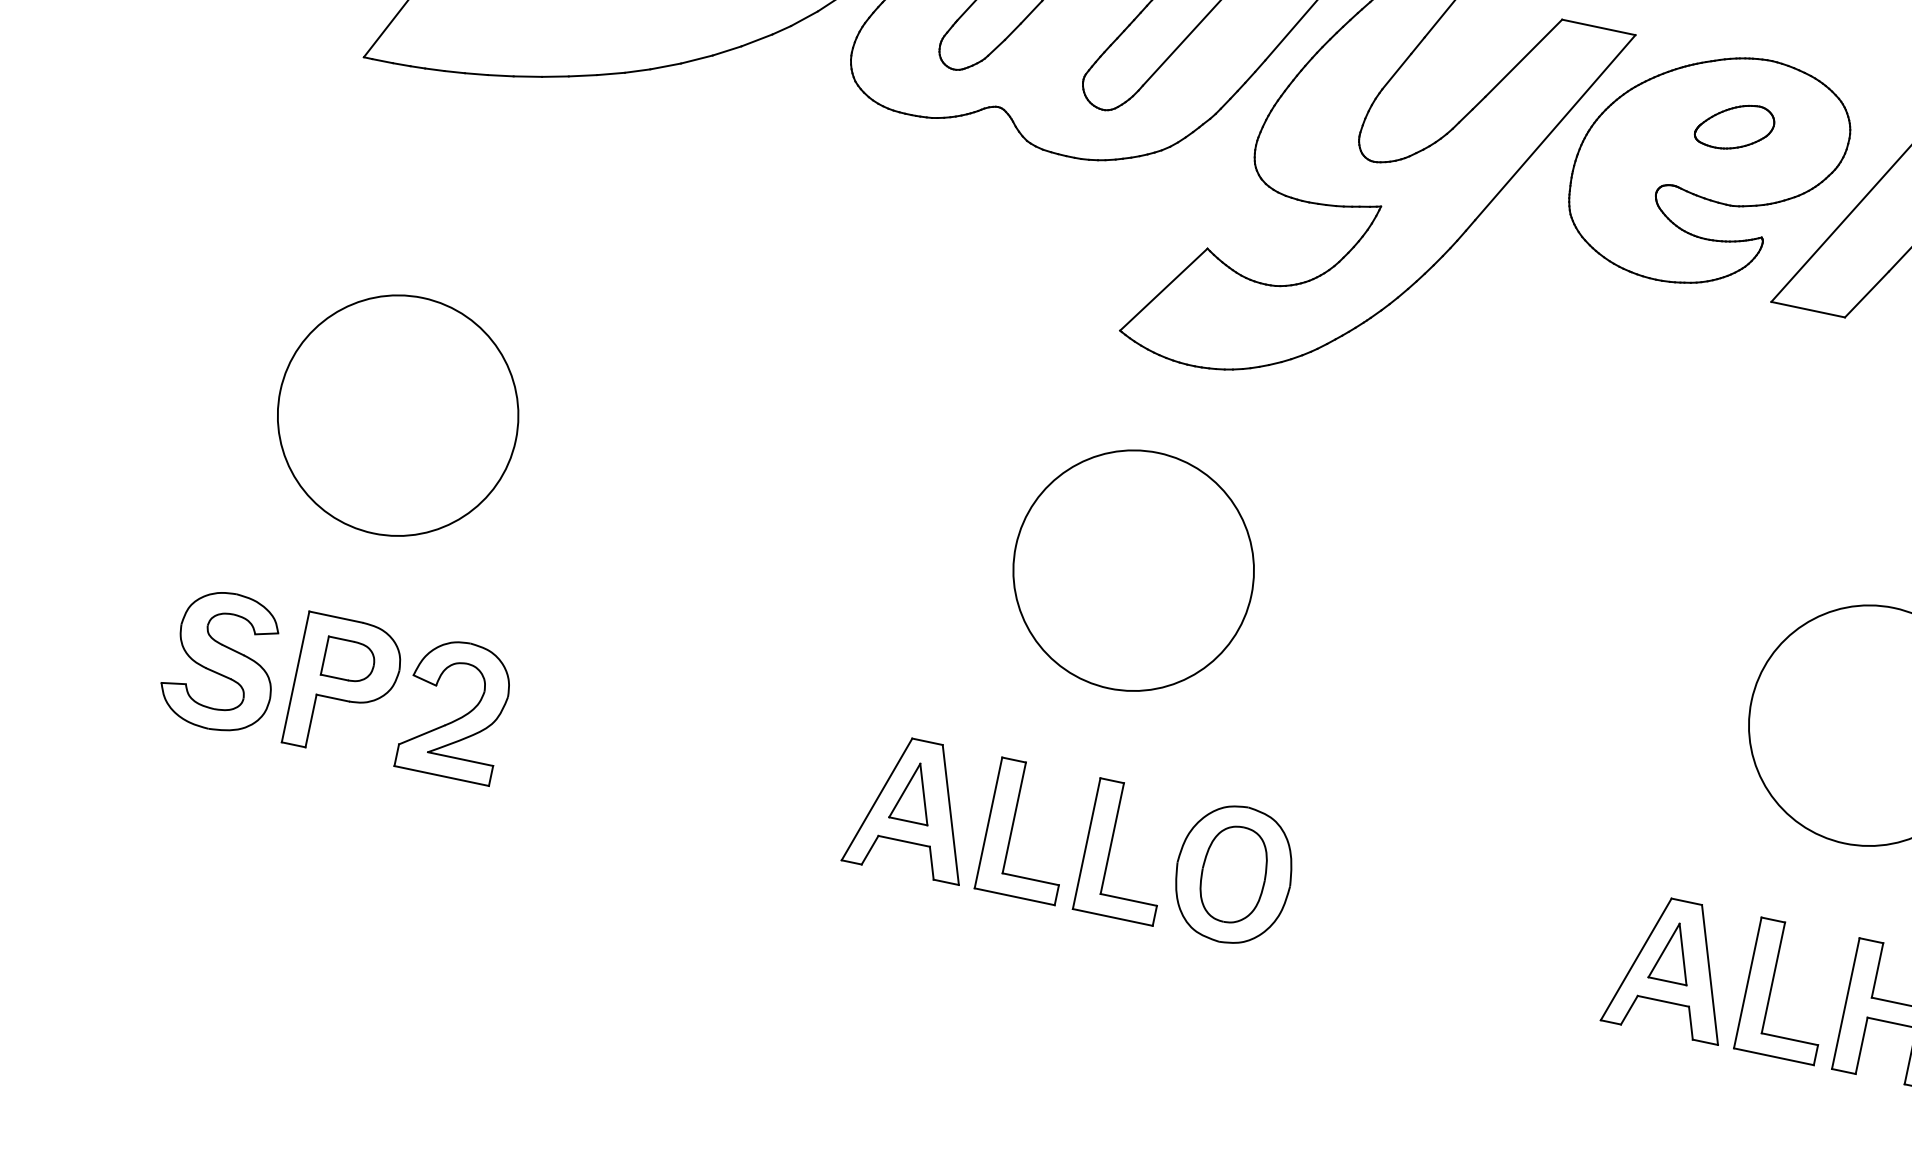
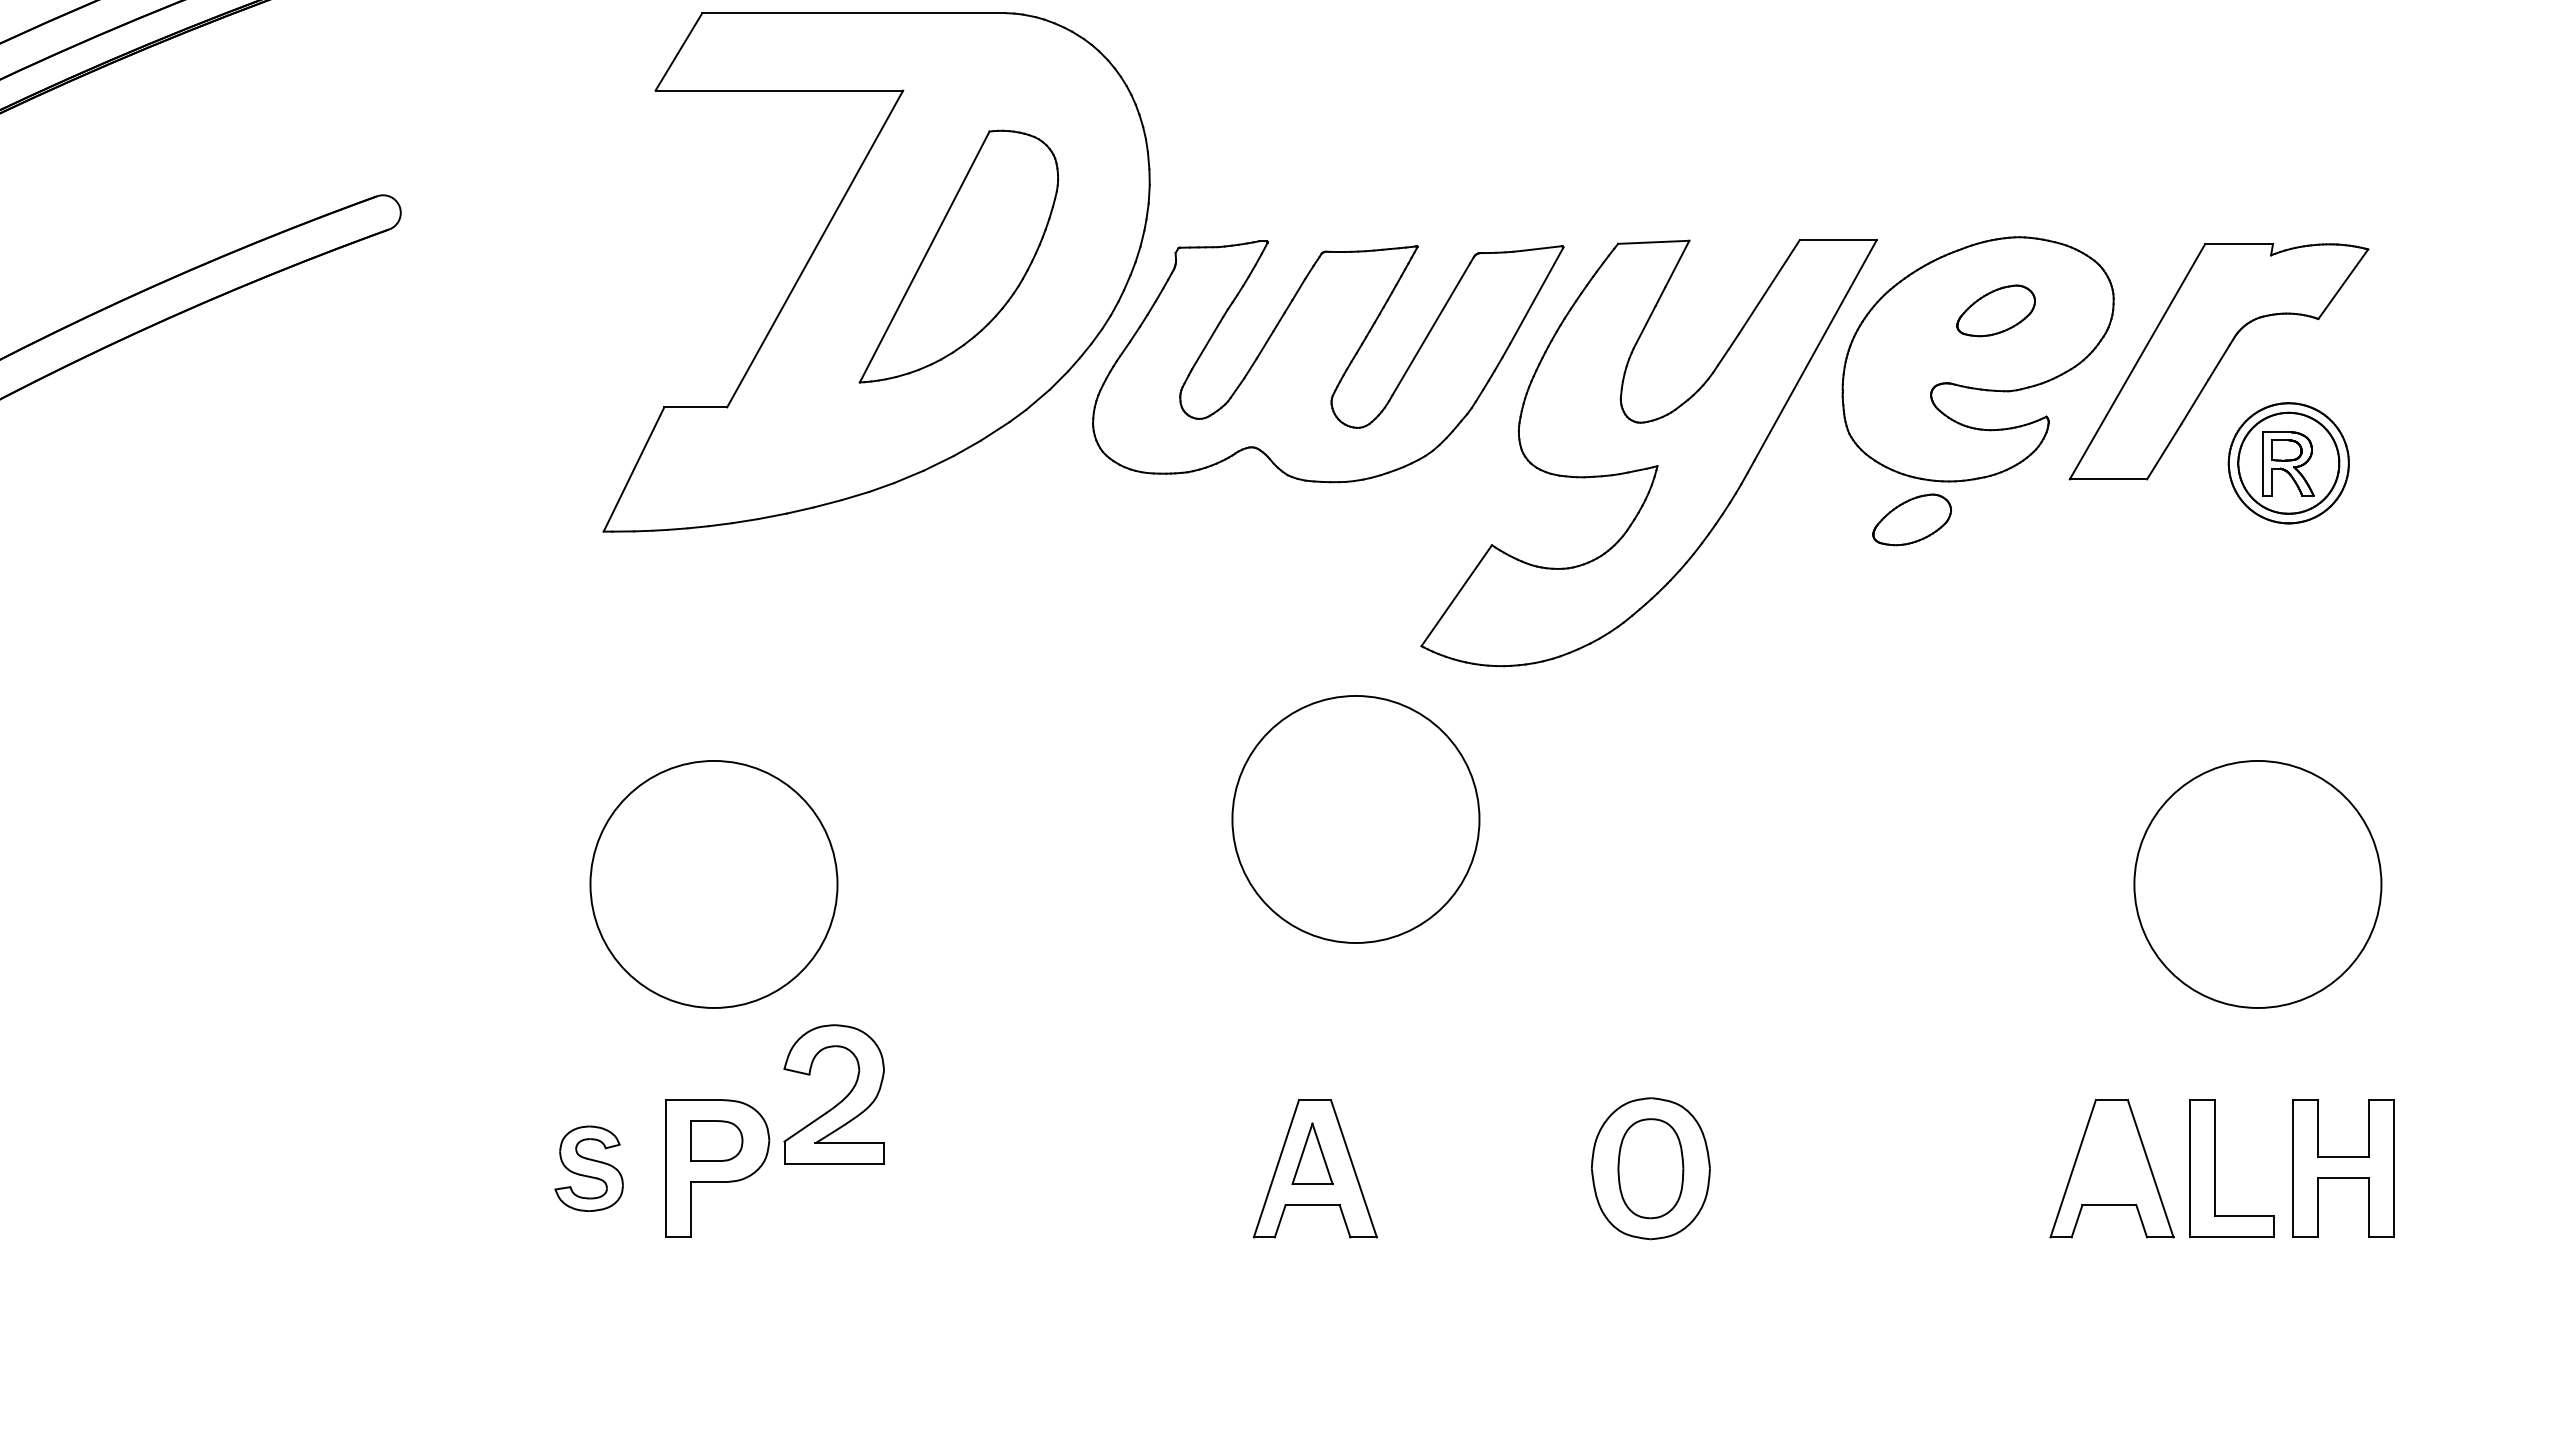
part: (1612, 308) -> (1911, 519), added
circle: (1133, 570) -> (1355, 819), moved
part: (222, 661) -> (589, 1168), size x0.6
part: (459, 717) -> (839, 1101), moved
part: (1012, 827) -> (1418, 1168), removed
part: (1110, 848) -> (1521, 1168), removed
part: (1673, 952) -> (2109, 1153), removed

